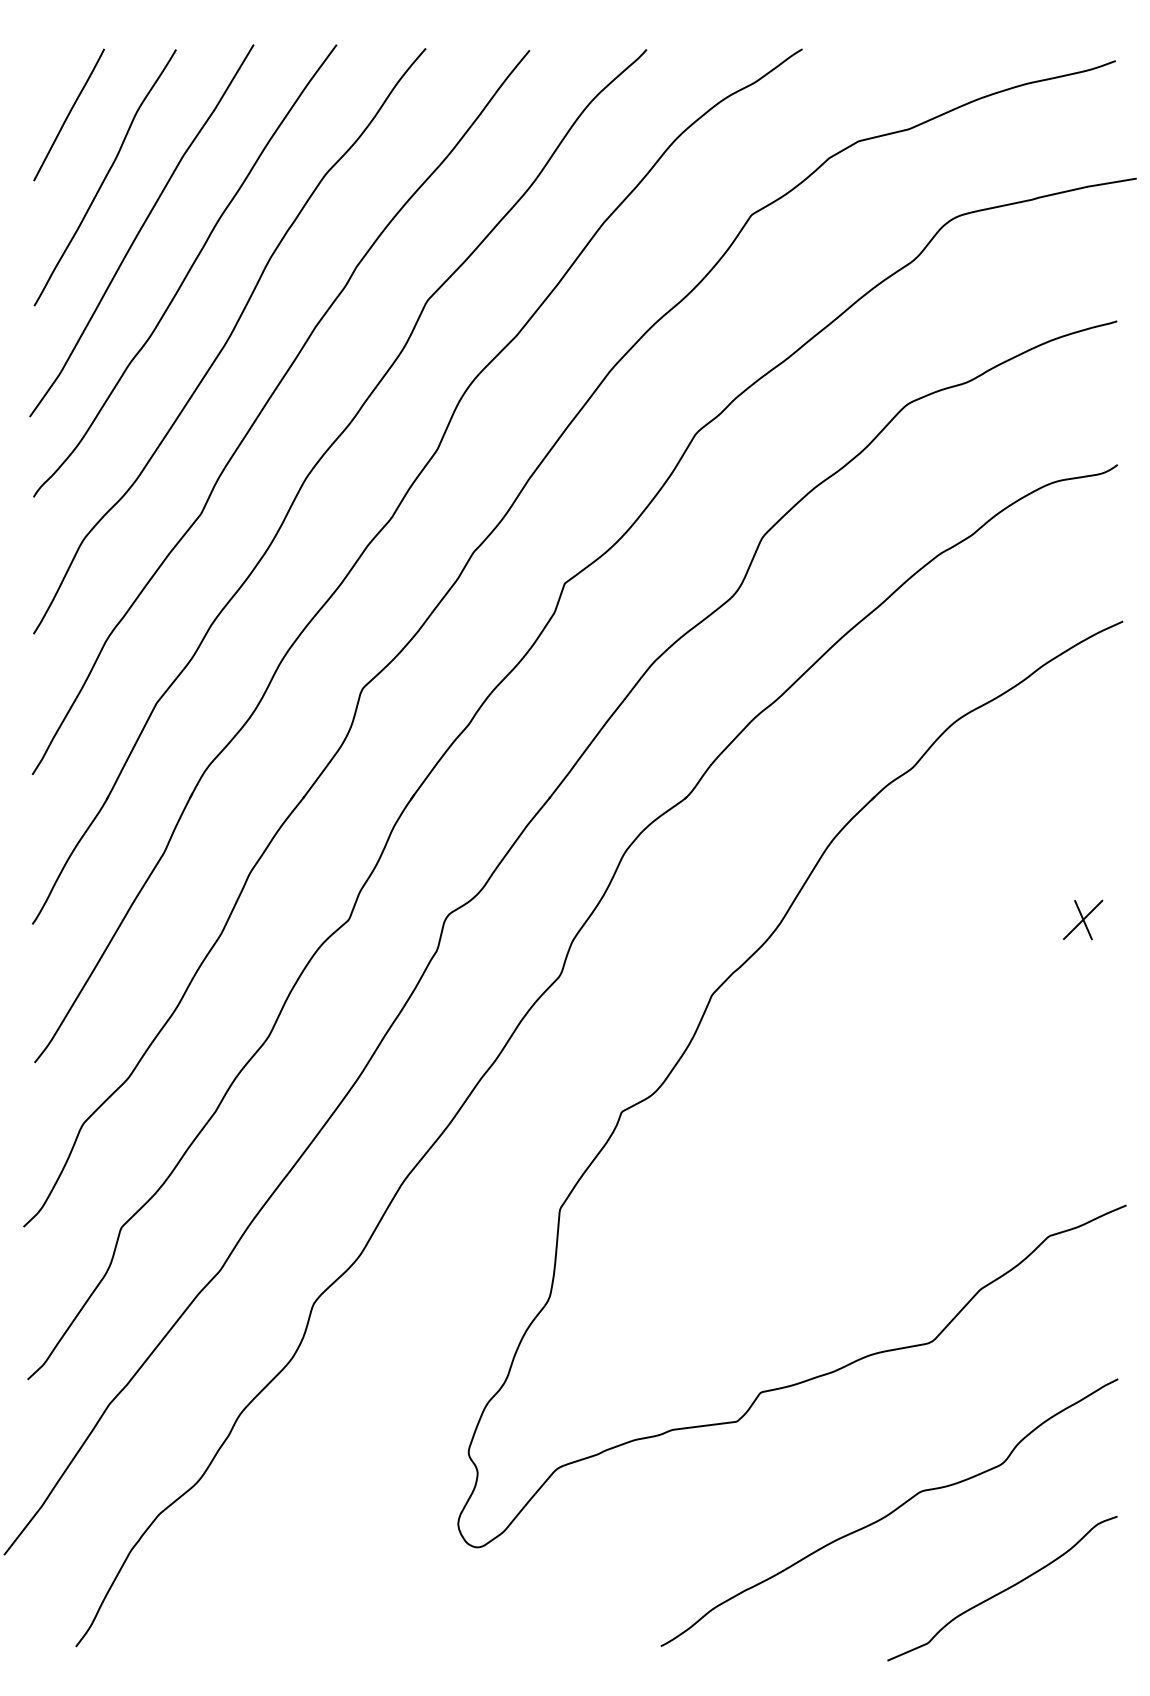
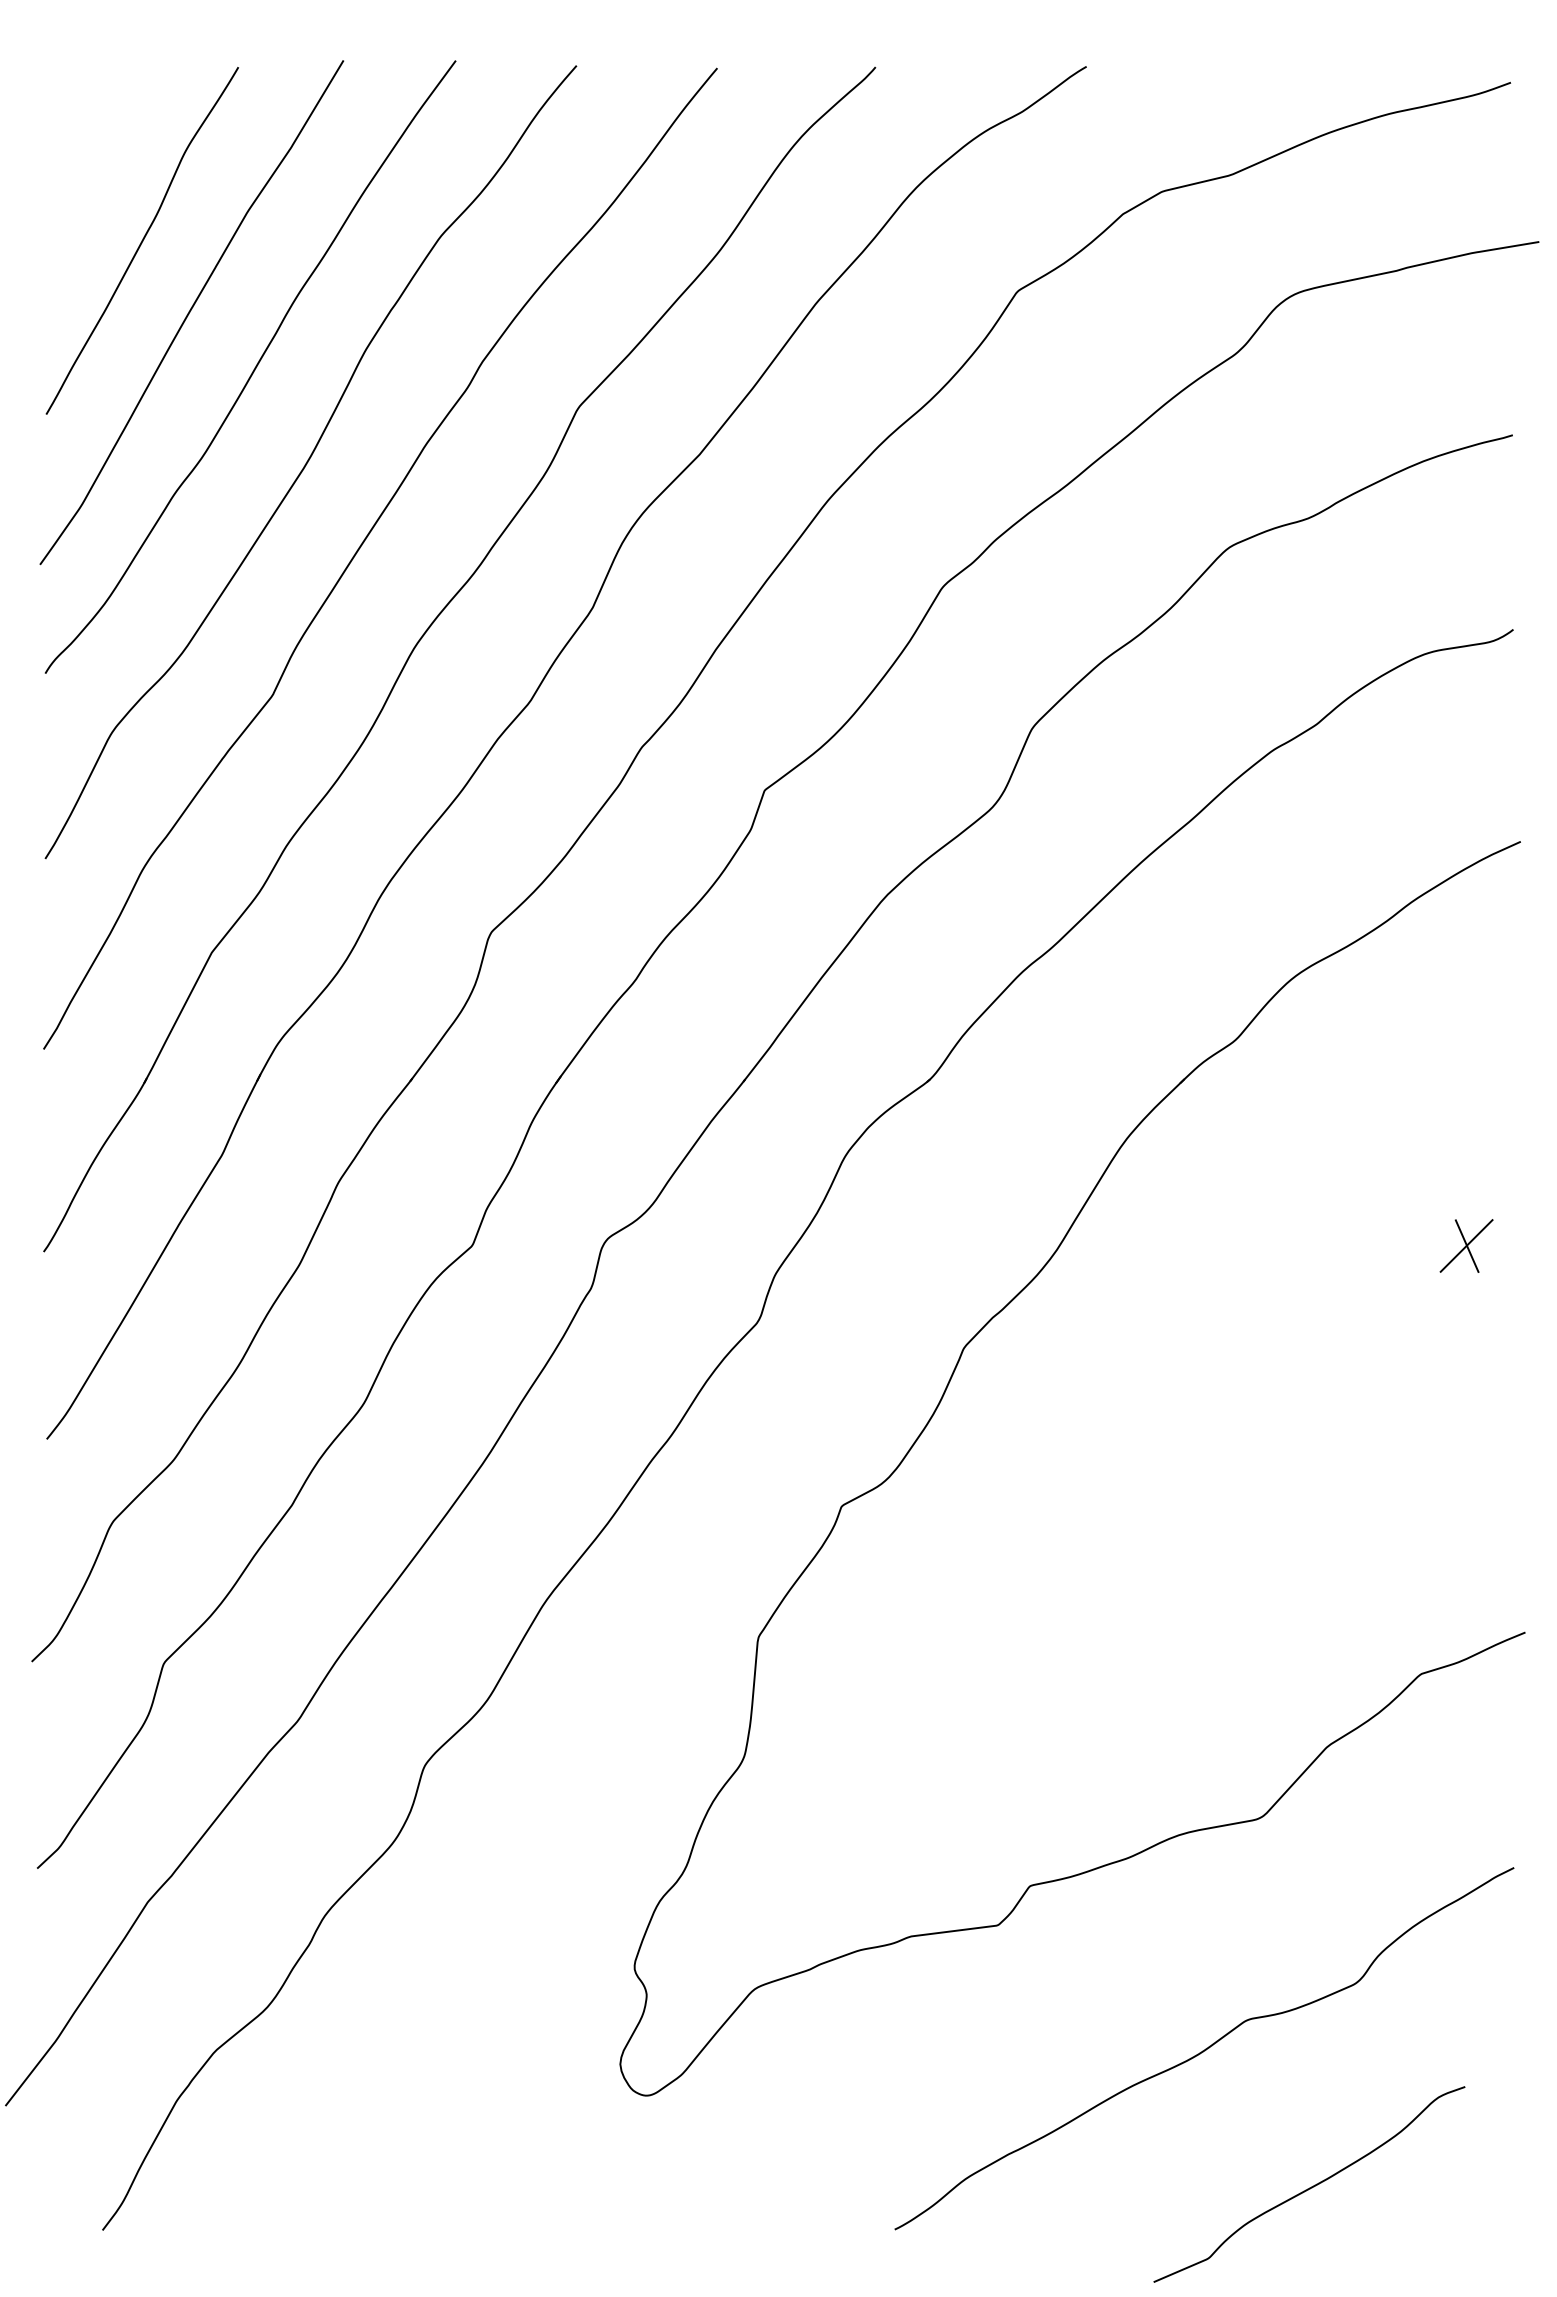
curve: (69, 114) -> (93, 155), removed
curve: (1004, 1590) -> (1311, 2186), moved

